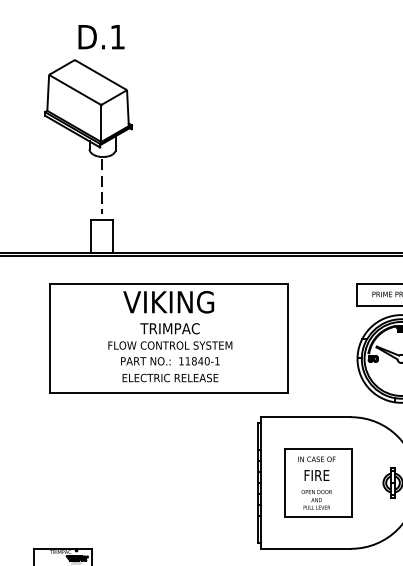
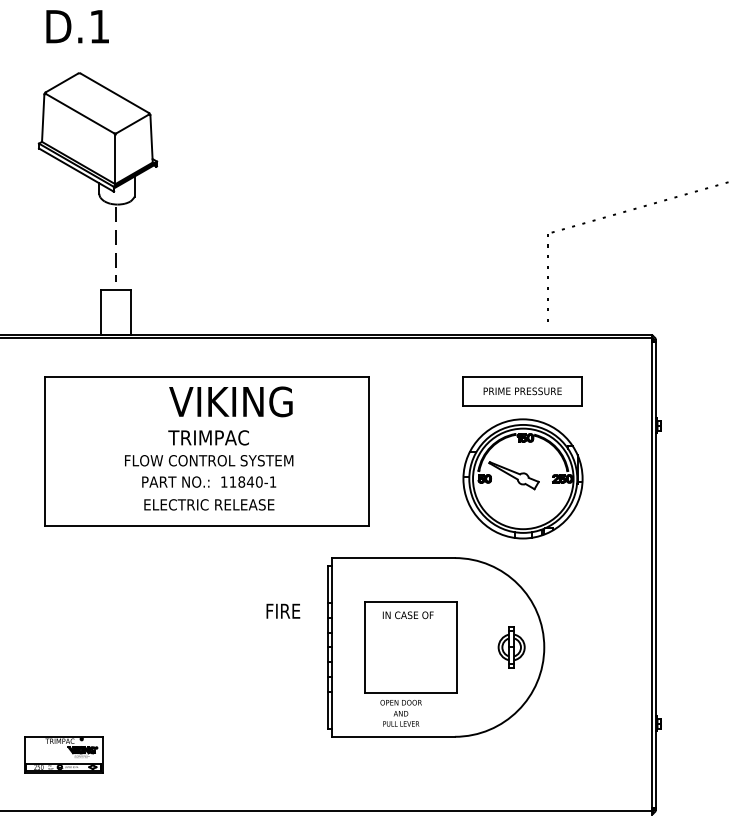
text: (101, 36) -> (77, 26), moved
text: (168, 301) -> (230, 401), moved
text: (317, 474) -> (283, 610), moved
text: (316, 499) -> (400, 713), moved

